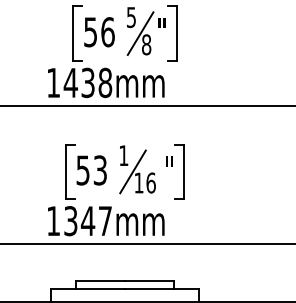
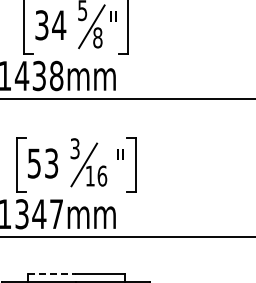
text: (99, 32) -> (50, 25), 56 -> 34
text: (123, 155) -> (74, 148), 1 -> 3
line: (101, 280) -> (52, 273), solid -> dashed

